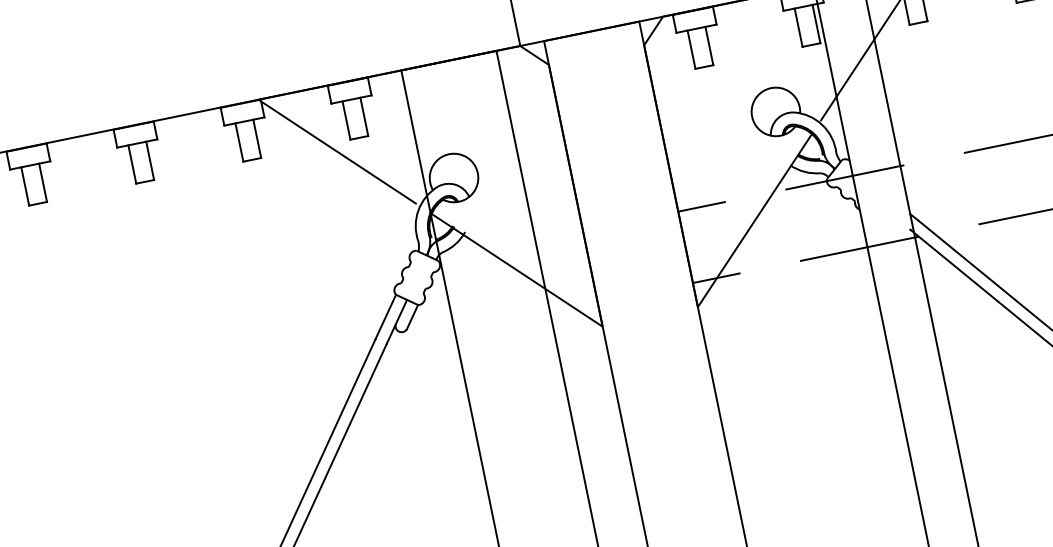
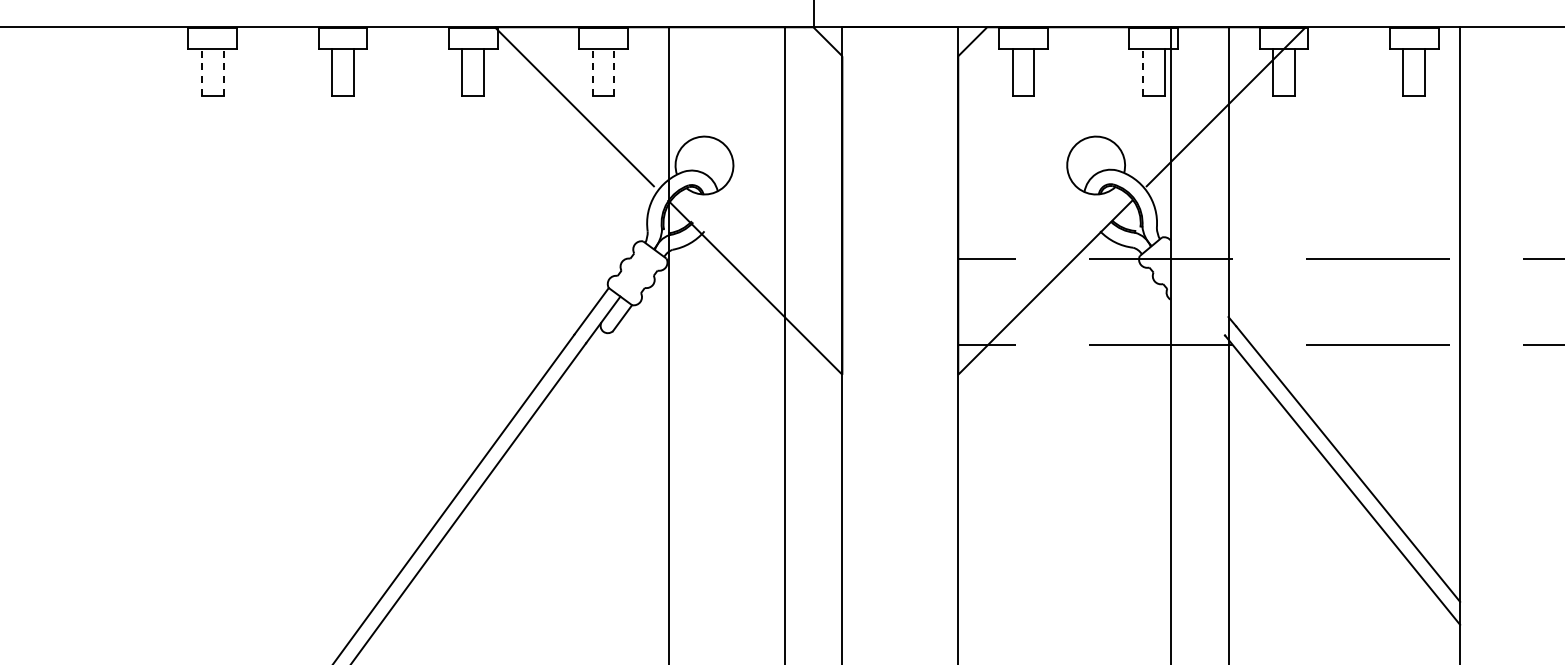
line: (798, 27) -> (1142, 72), solid -> dashed
line: (364, 116) -> (614, 72), solid -> dashed
line: (346, 120) -> (592, 72), solid -> dashed
line: (43, 182) -> (223, 72), solid -> dashed
line: (24, 186) -> (201, 72), solid -> dashed

